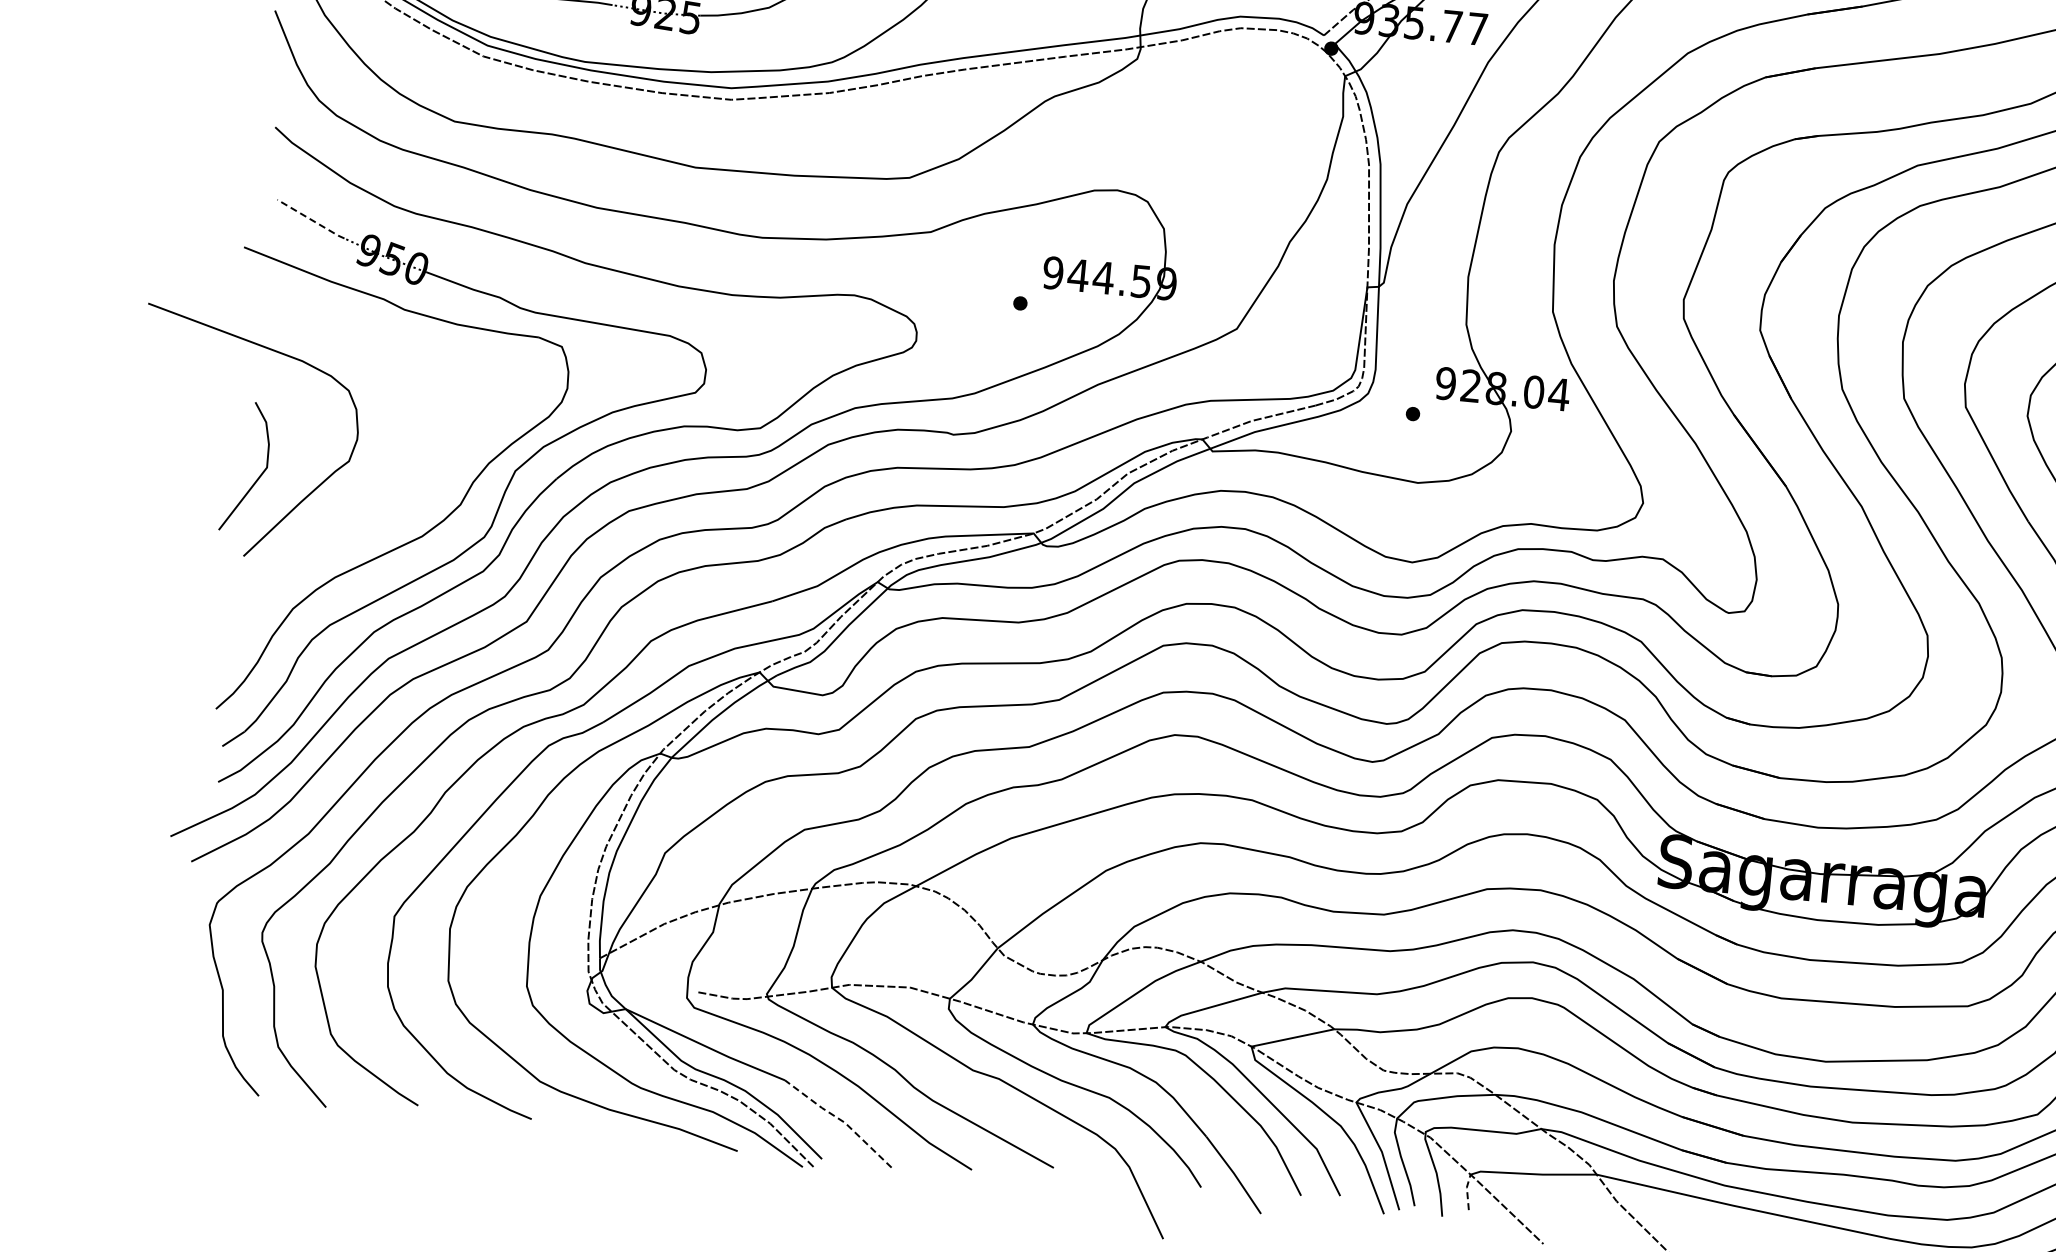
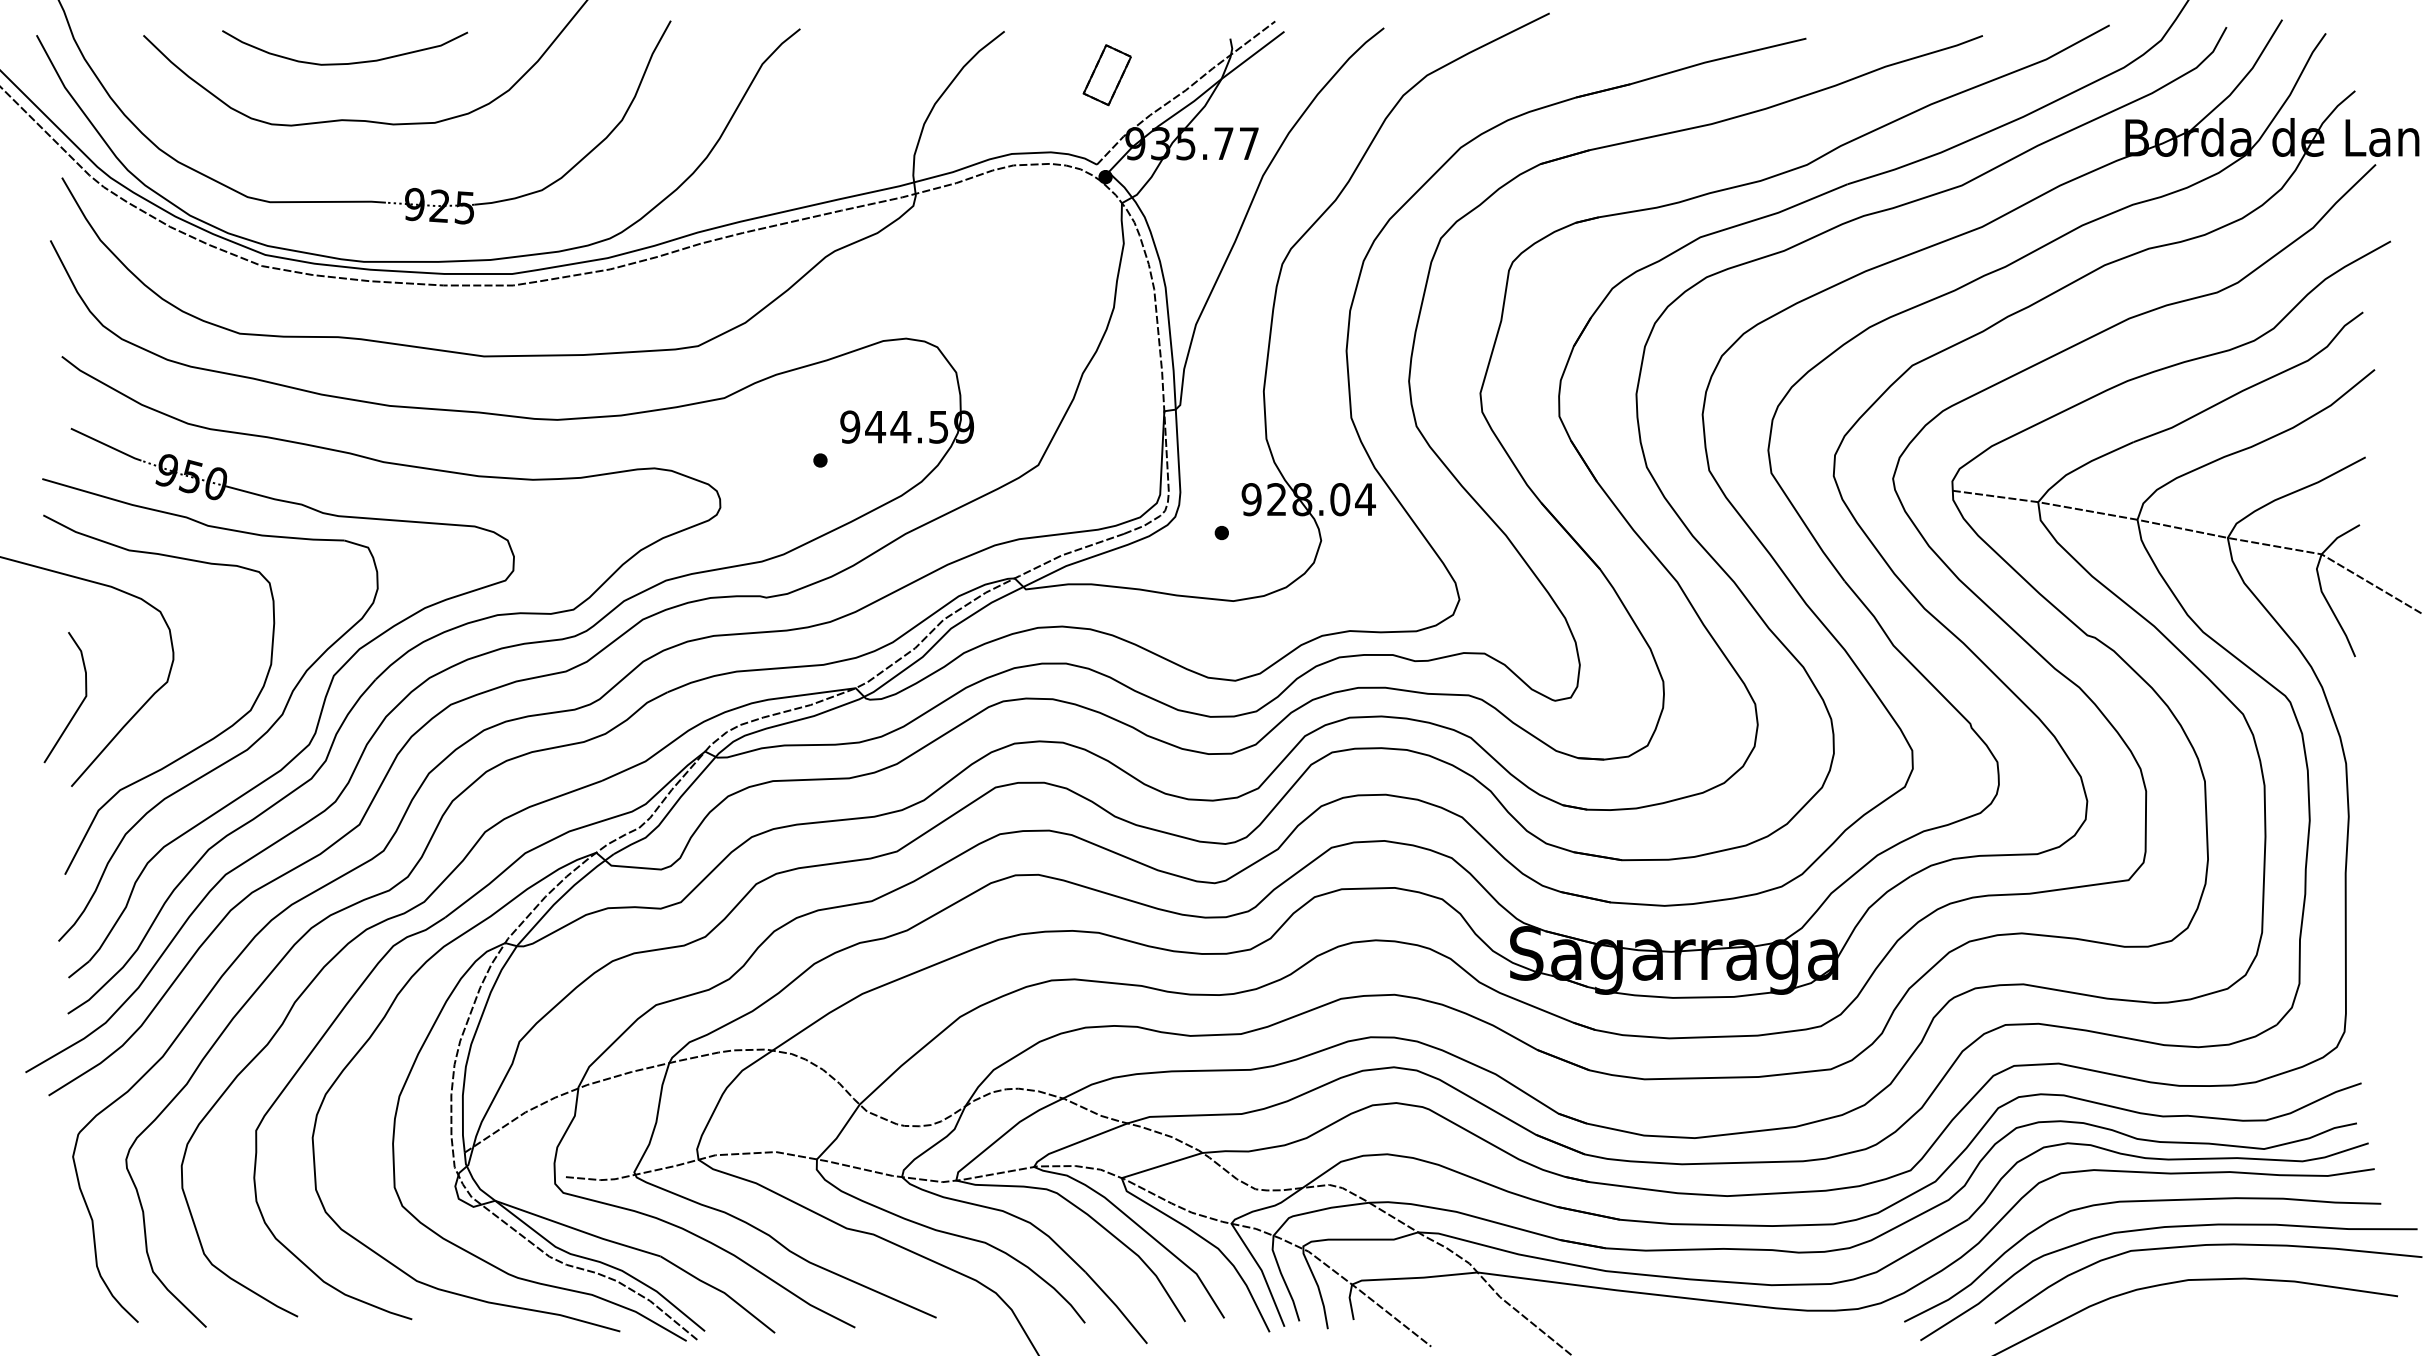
line: (311, 219) -> (106, 444), dashed -> solid
curve: (367, 530) -> (192, 749), added
line: (841, 1120) -> (720, 1290), dashed -> solid
line: (1467, 1191) -> (1350, 1301), dashed -> solid

